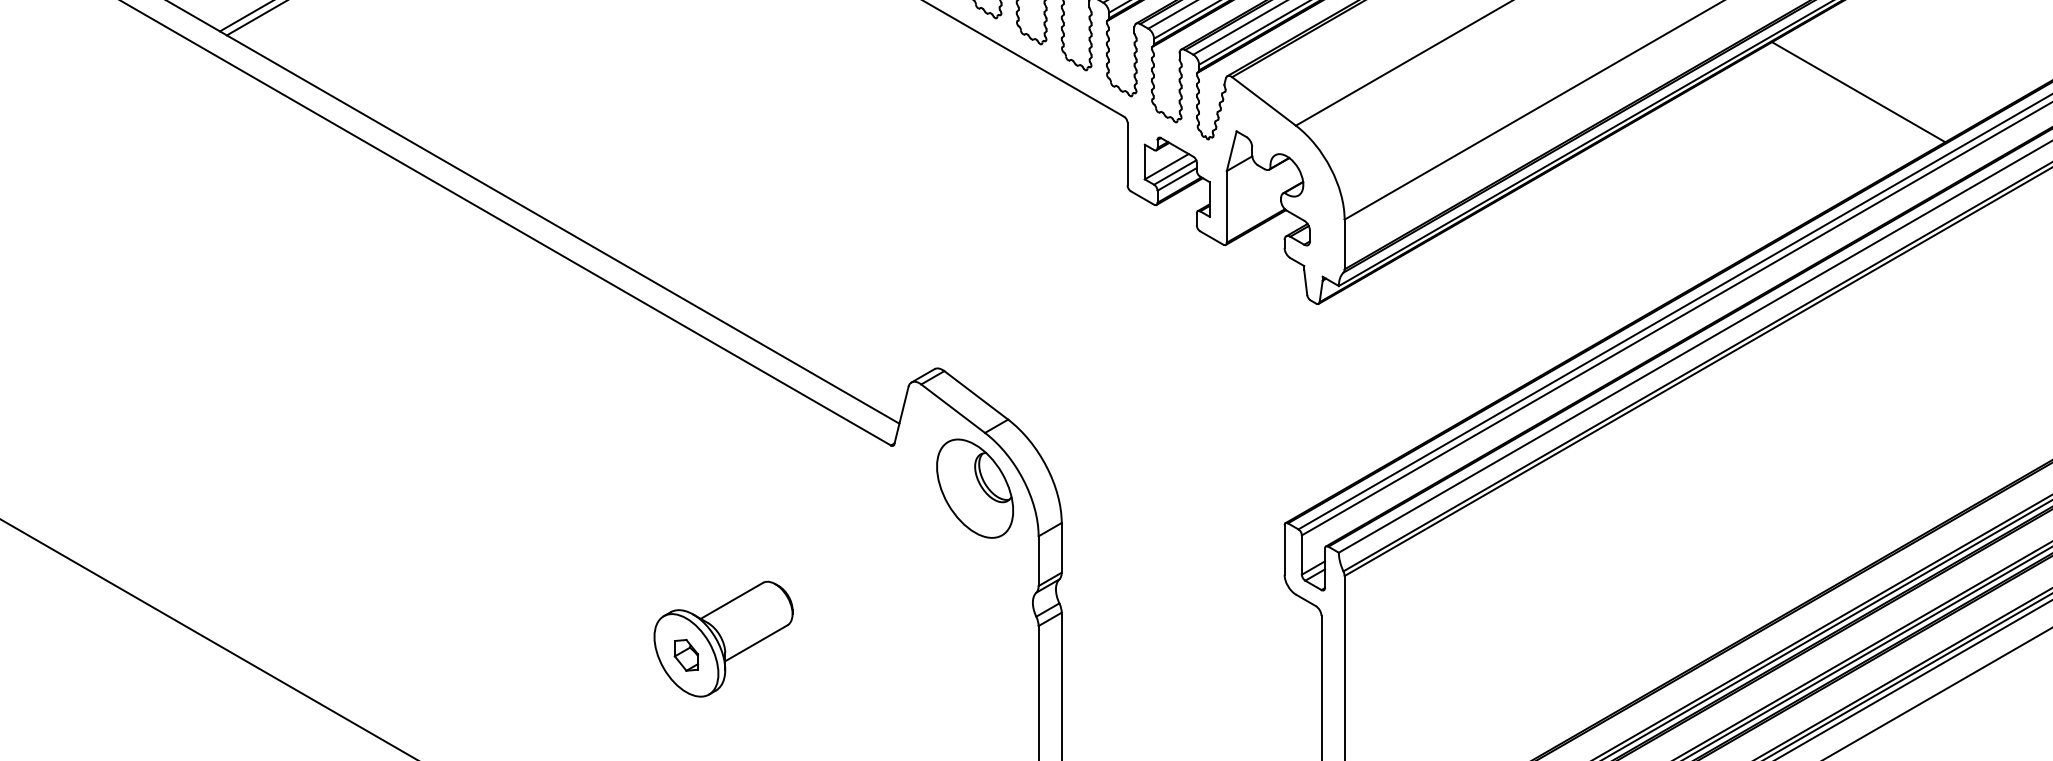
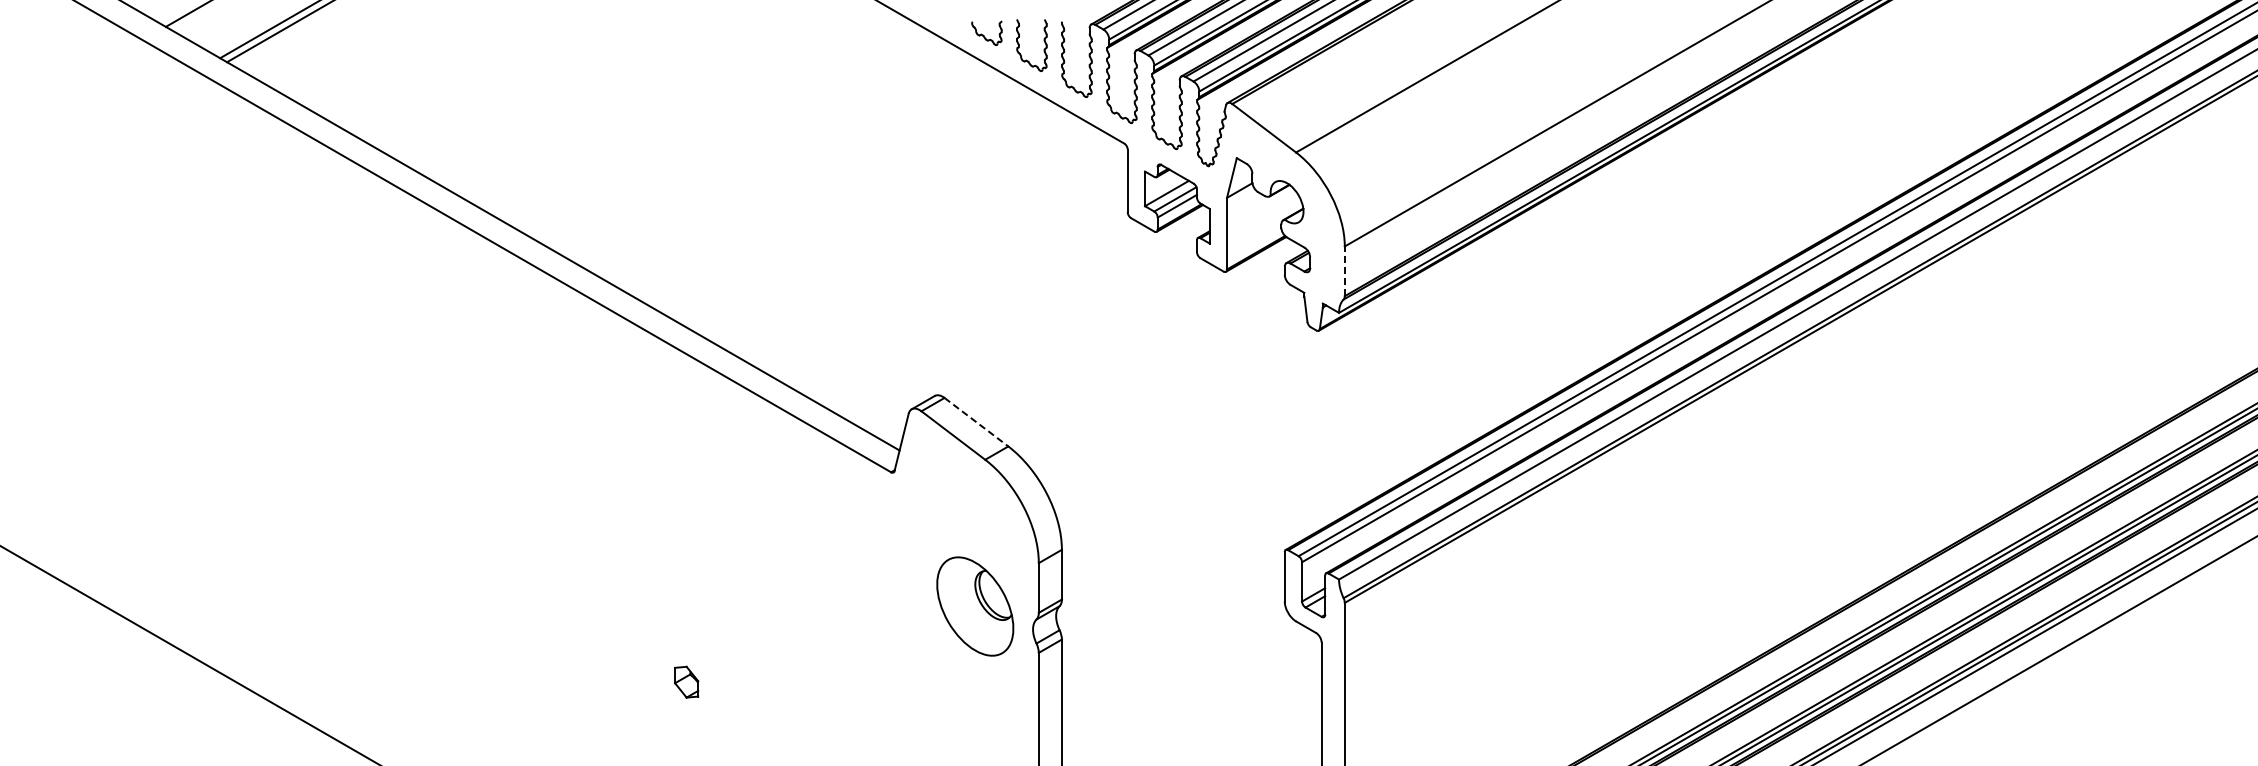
line: (1858, 92) -> (1858, 119), removed
line: (1344, 244) -> (1344, 271), solid -> dashed
line: (976, 395) -> (976, 422), solid -> dashed
part: (975, 488) -> (975, 606), moved
part: (723, 638) -> (723, 665), removed

